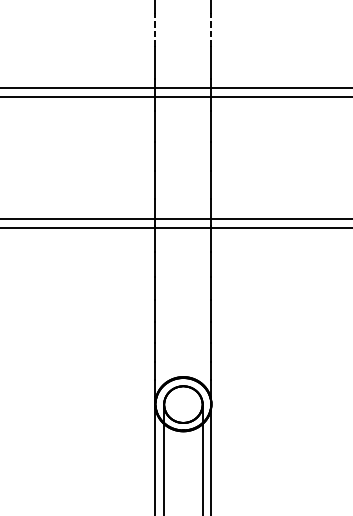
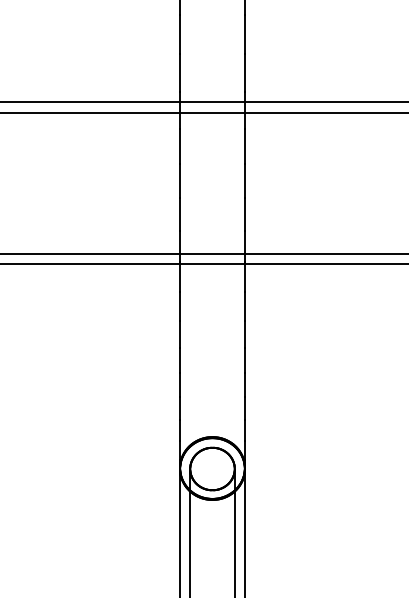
line: (155, 29) -> (180, 34), dashed -> solid
line: (210, 29) -> (244, 34), dashed -> solid

